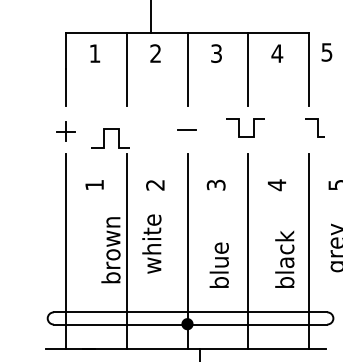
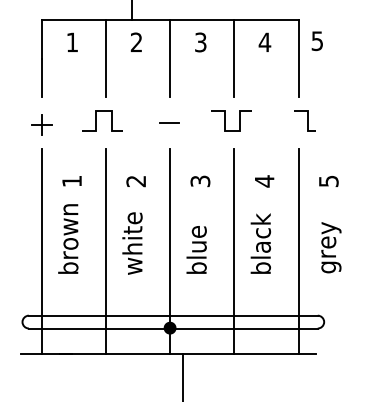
curve: (104, 137) -> (96, 120), moved
text: (111, 249) -> (68, 238), moved
text: (284, 259) -> (260, 243), moved
text: (219, 264) -> (196, 249), moved

